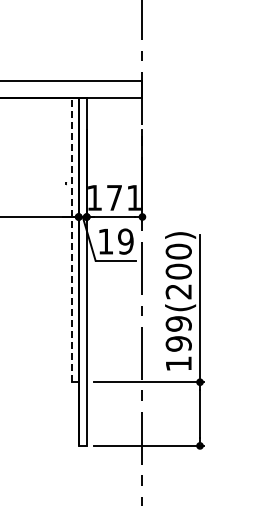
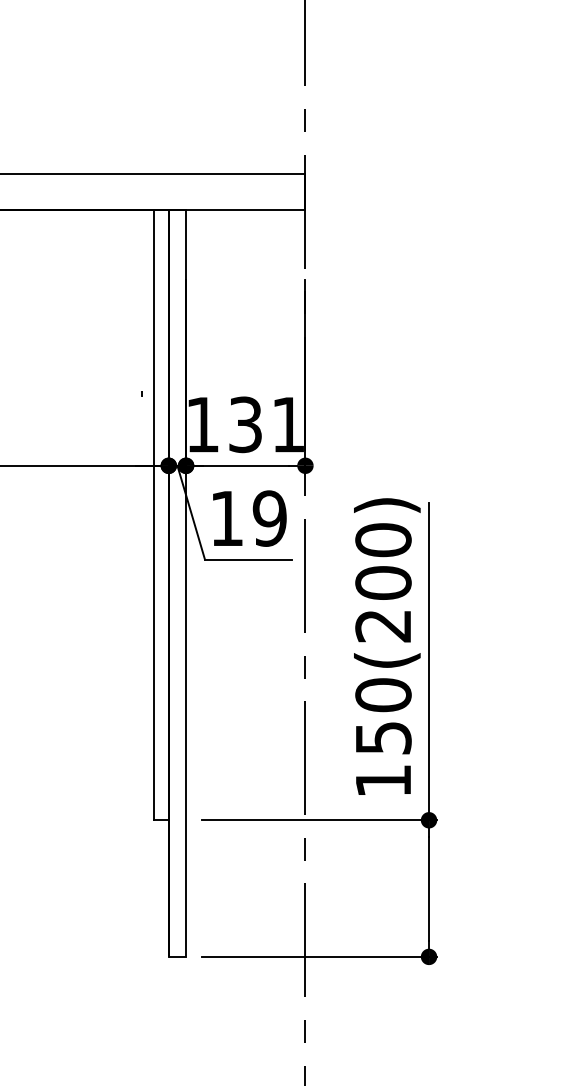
text: (114, 197) -> (245, 423), 171 -> 131
line: (71, 239) -> (153, 514), dashed -> solid
text: (178, 333) -> (382, 715), 199(200) -> 150(200)

